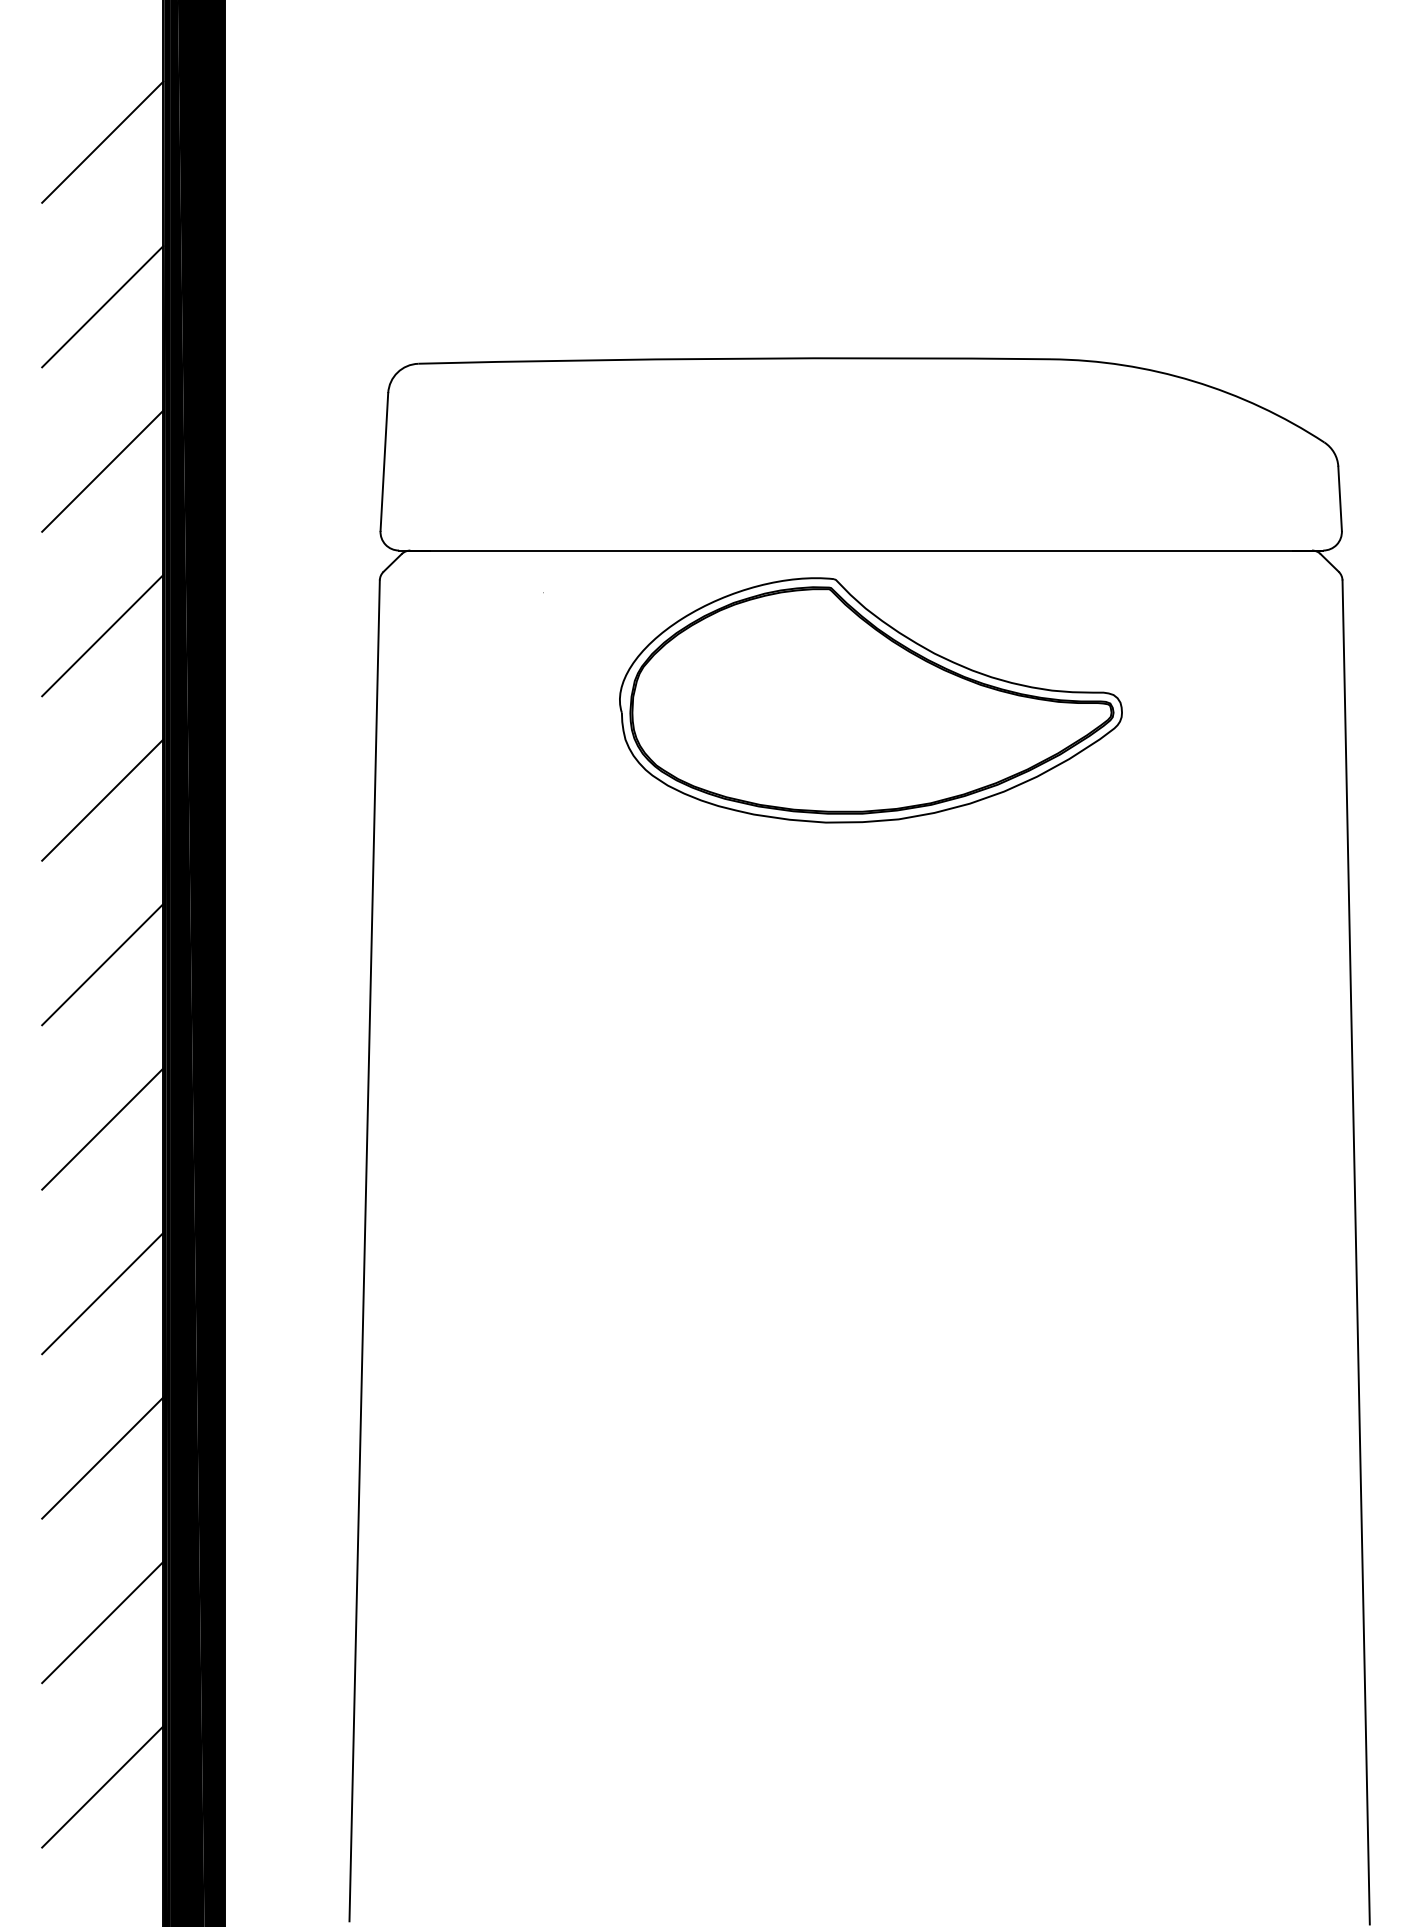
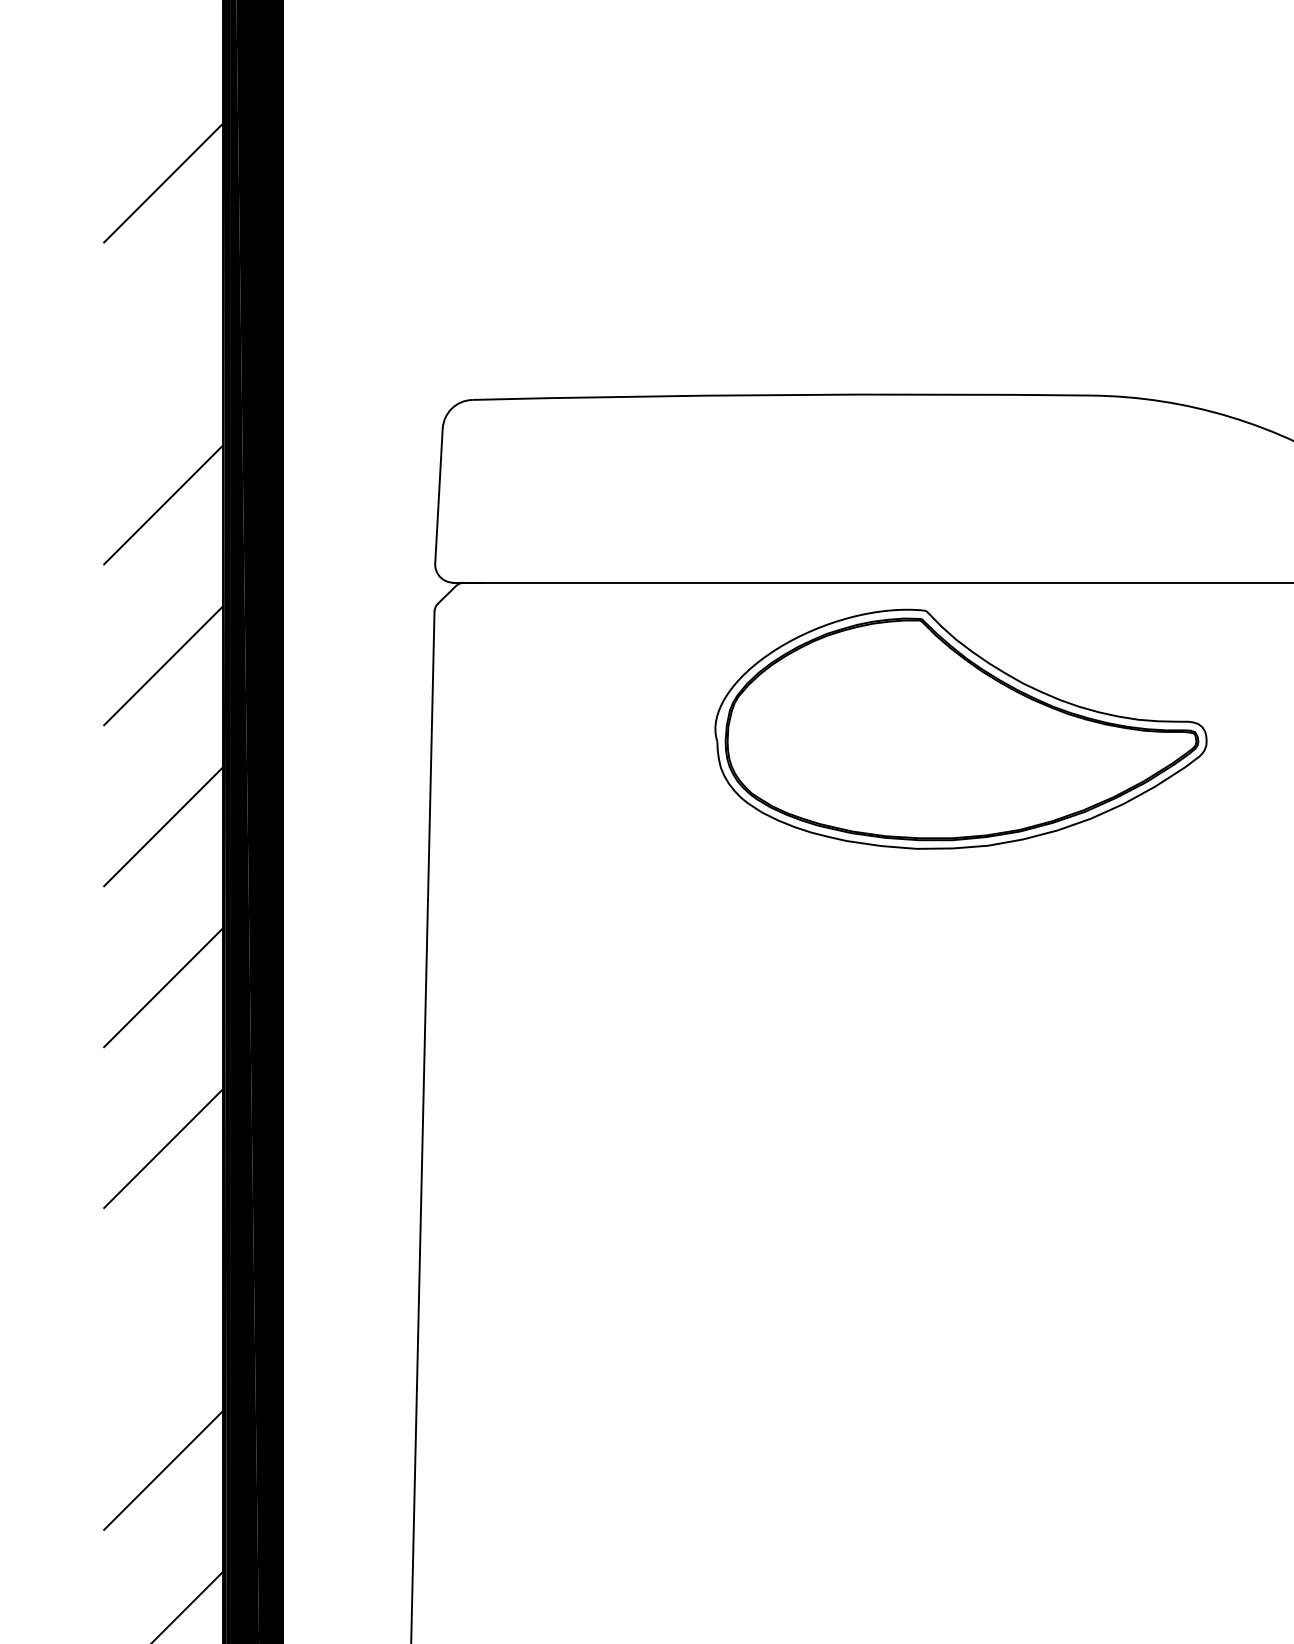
line: (102, 306) -> (163, 343), removed
part: (870, 700) -> (960, 729), moved
line: (102, 1293) -> (163, 1309), removed

